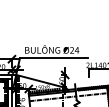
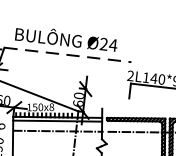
line: (53, 58) -> (67, 55), solid -> dashed

